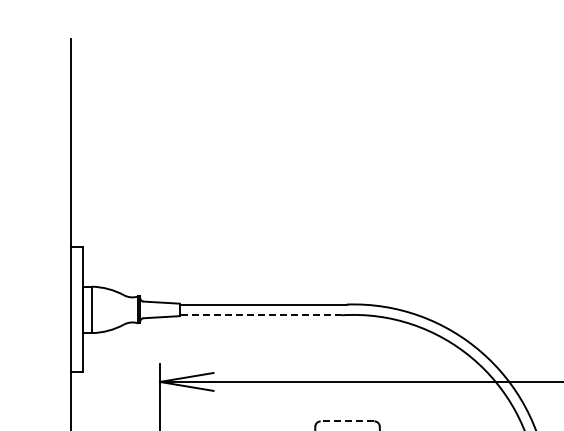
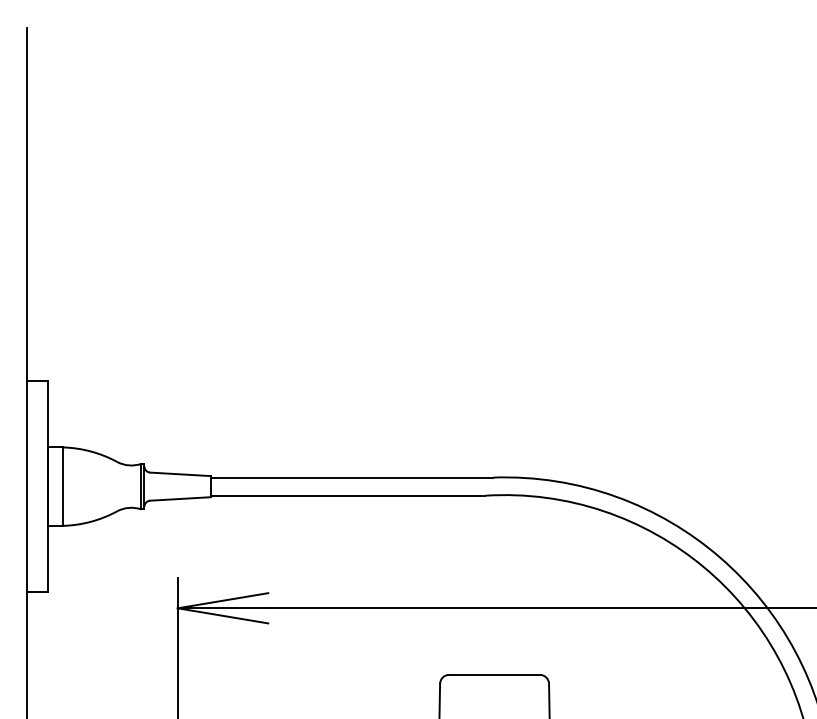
line: (260, 315) -> (347, 496), dashed -> solid
line: (347, 421) -> (494, 675), dashed -> solid

